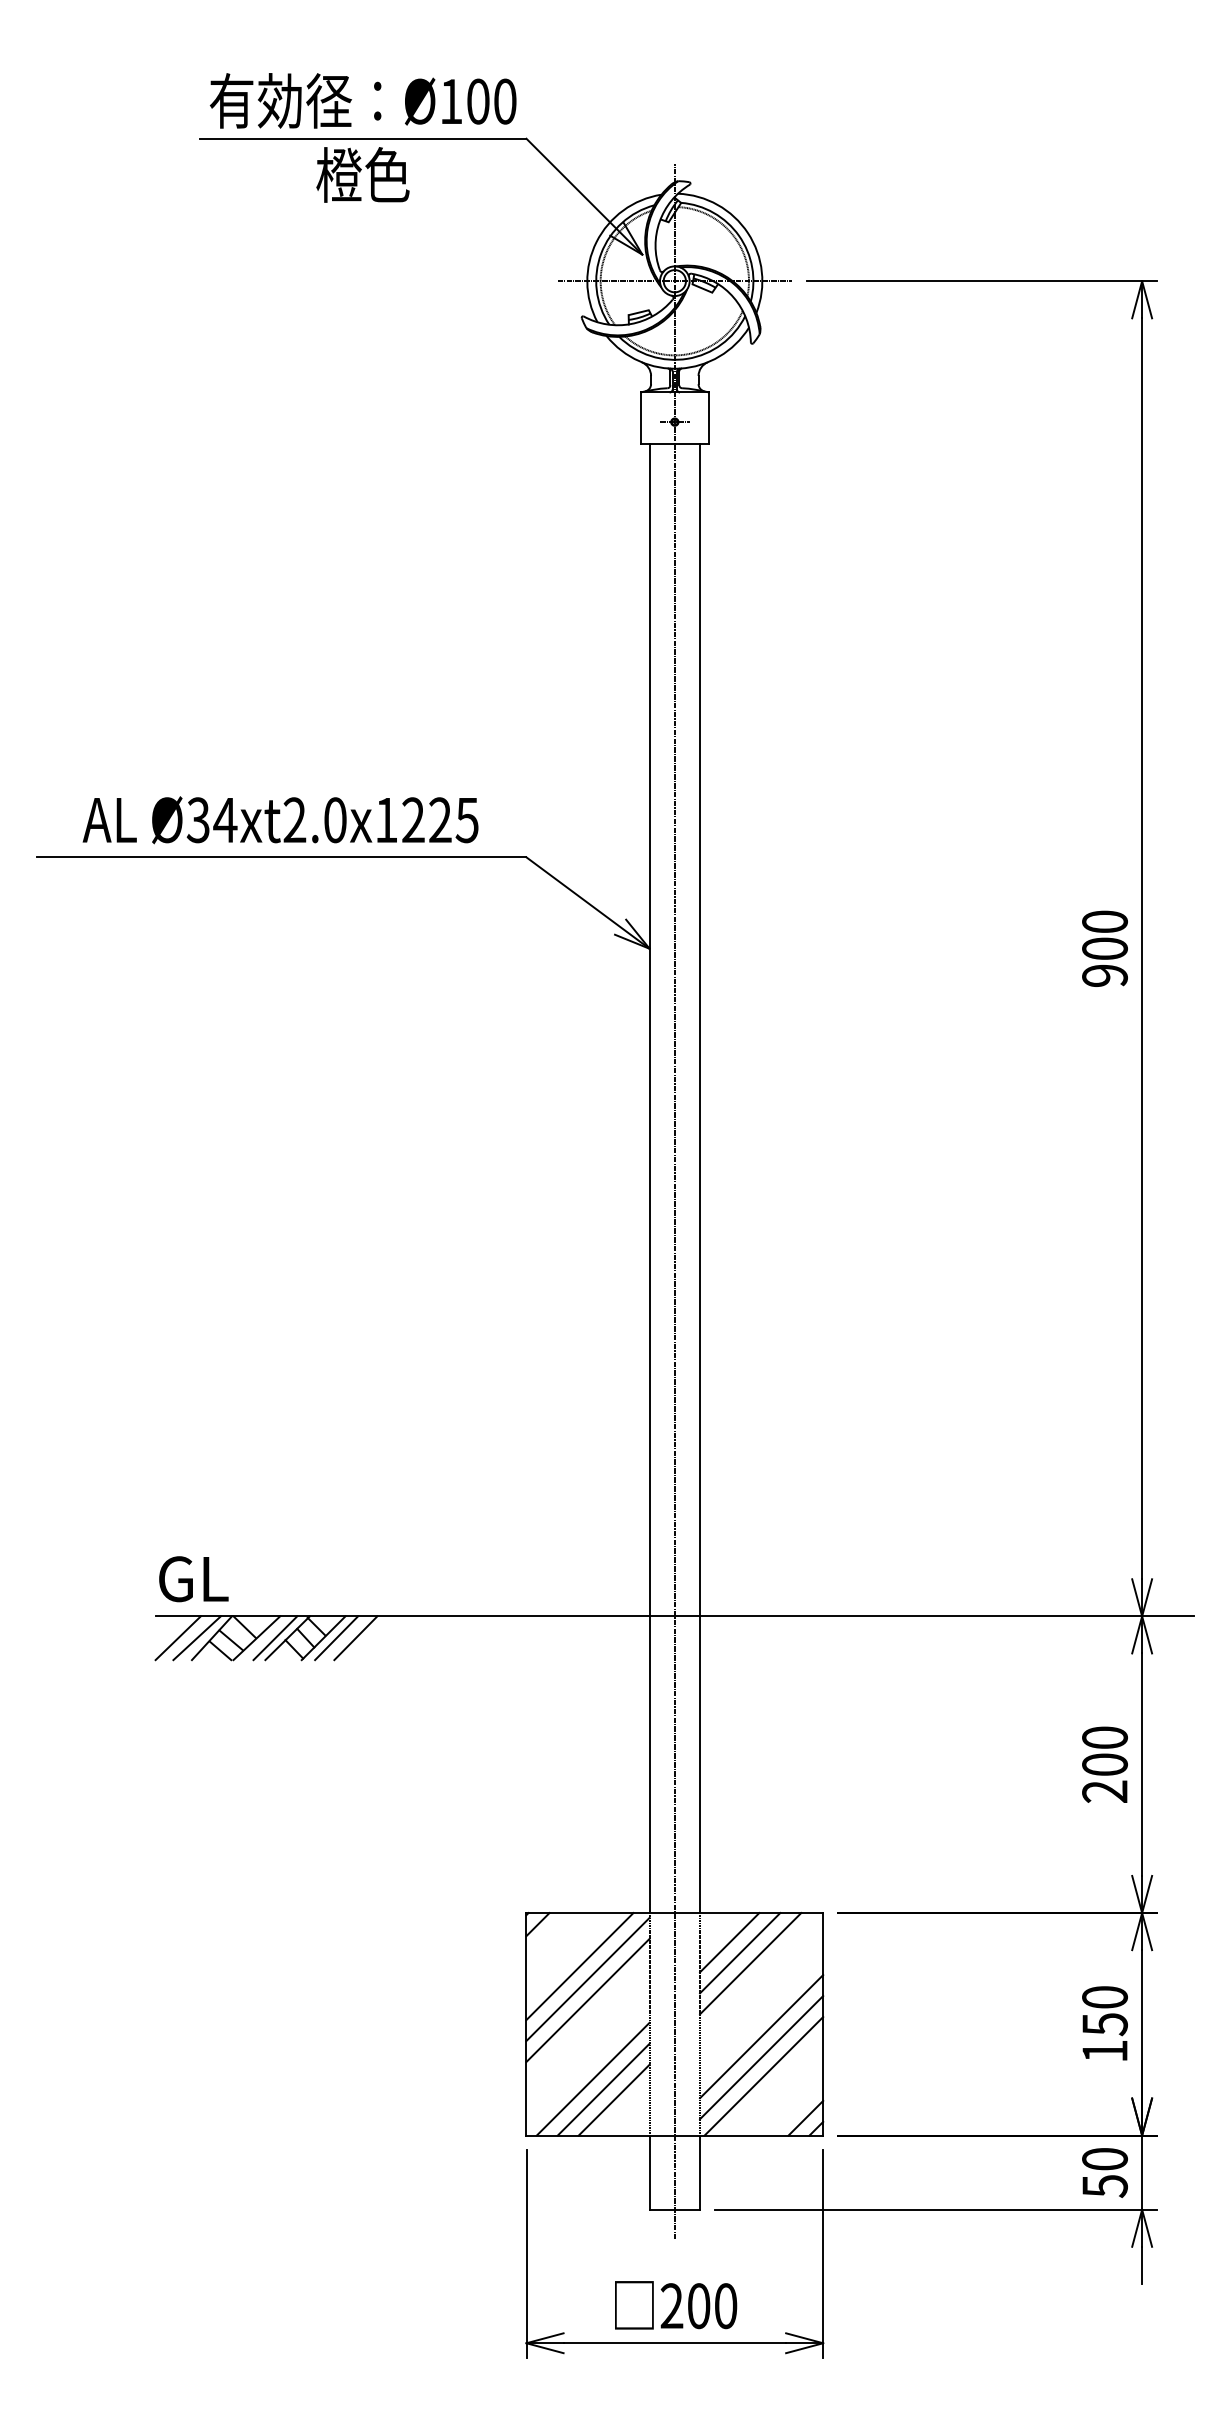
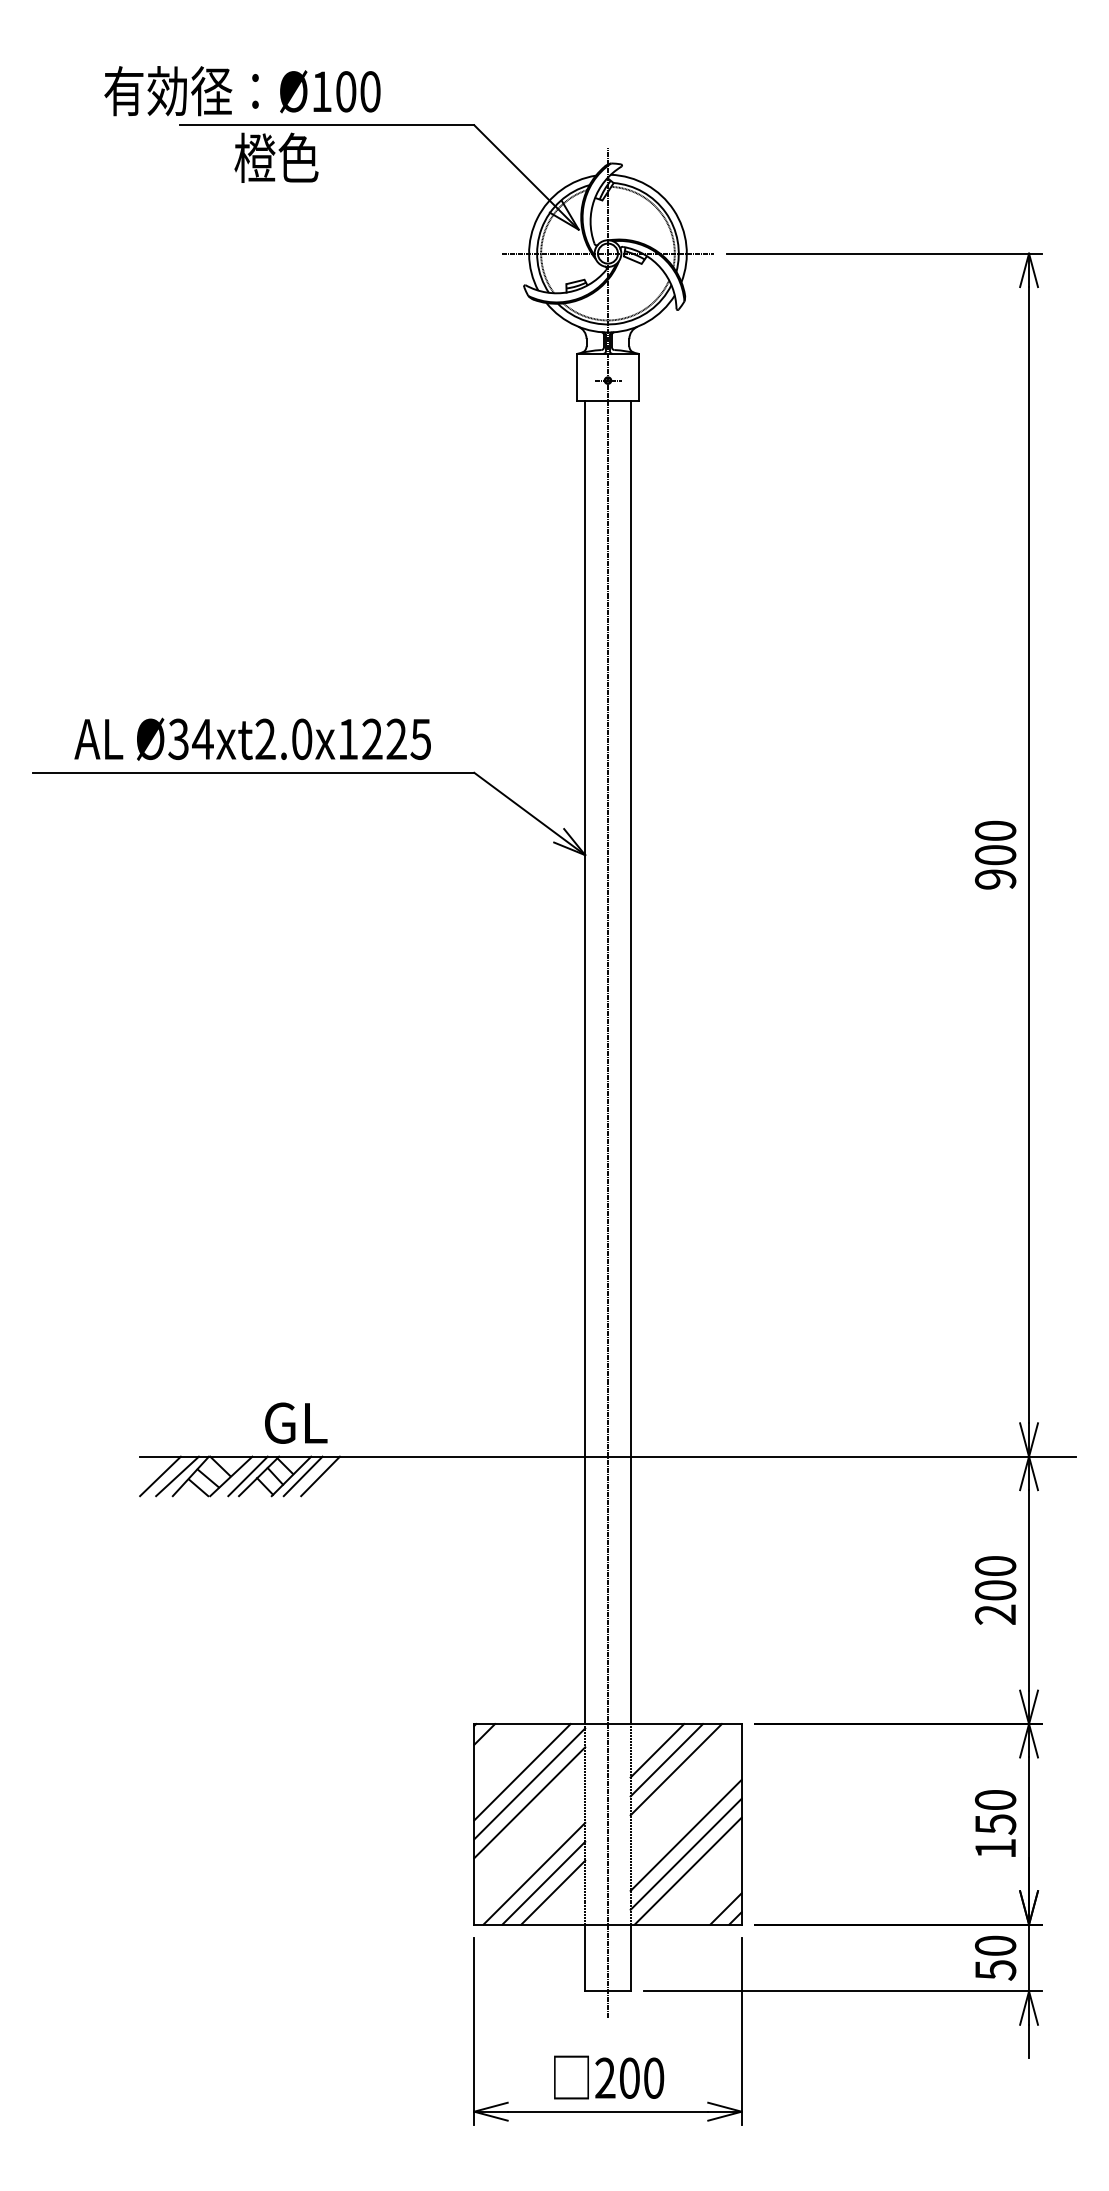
text: (362, 100) -> (241, 90), moved
text: (362, 174) -> (276, 157), moved
text: (193, 1579) -> (295, 1423), moved

